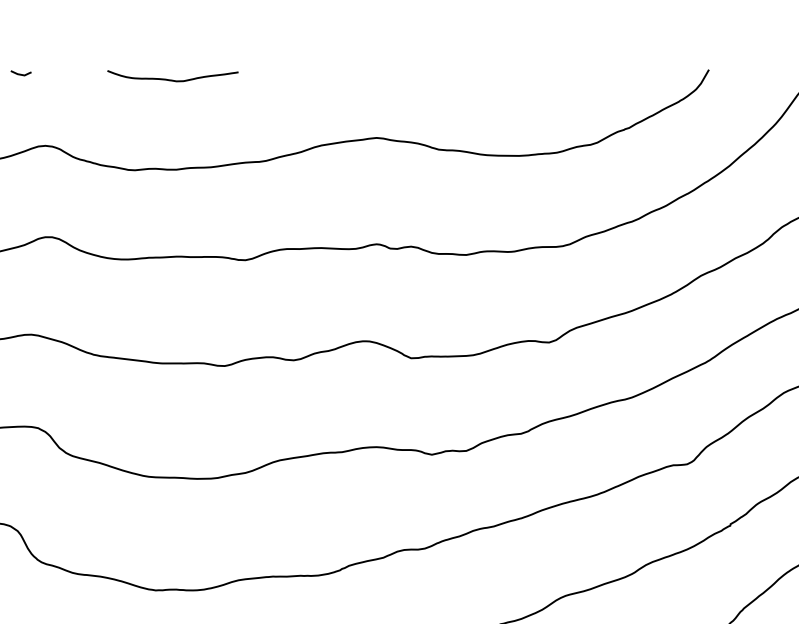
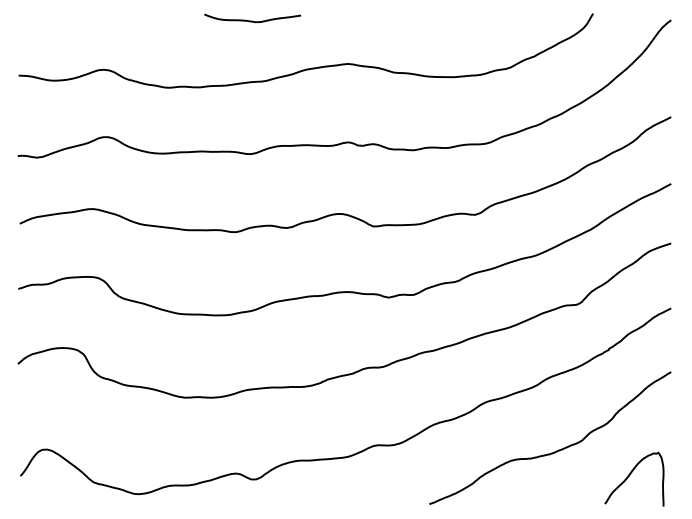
line: (20, 73) -> (85, 16), removed
curve: (172, 79) -> (252, 20), moved

